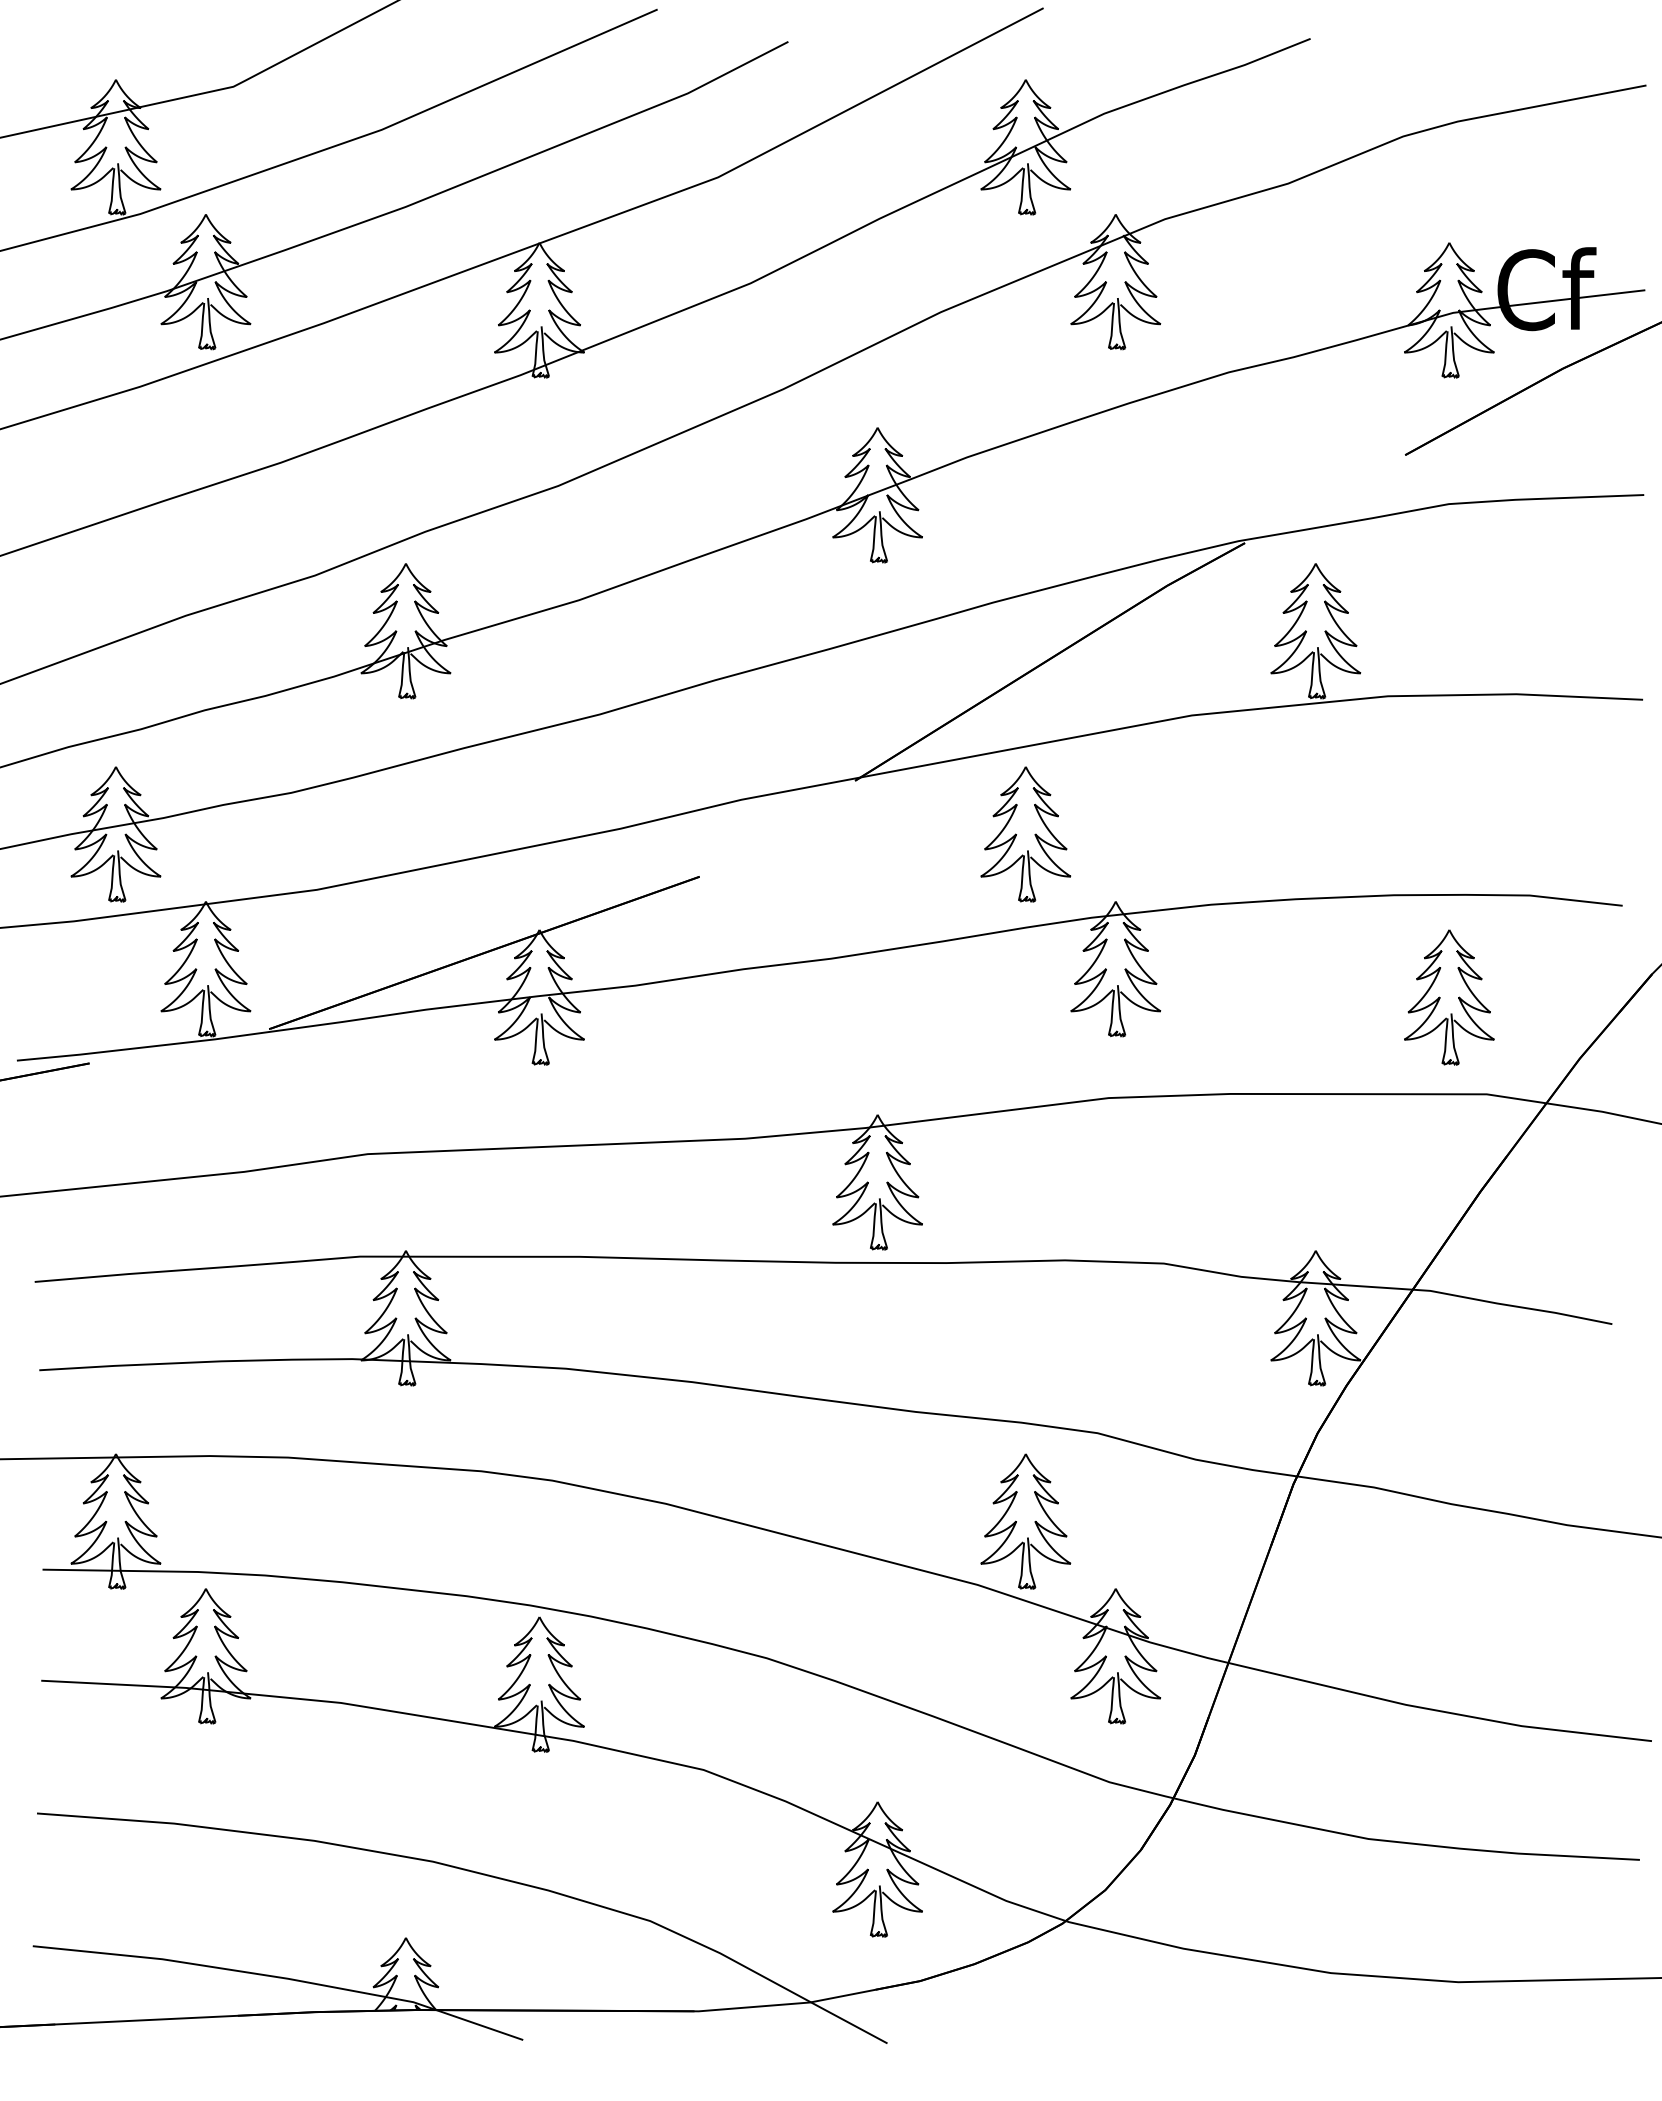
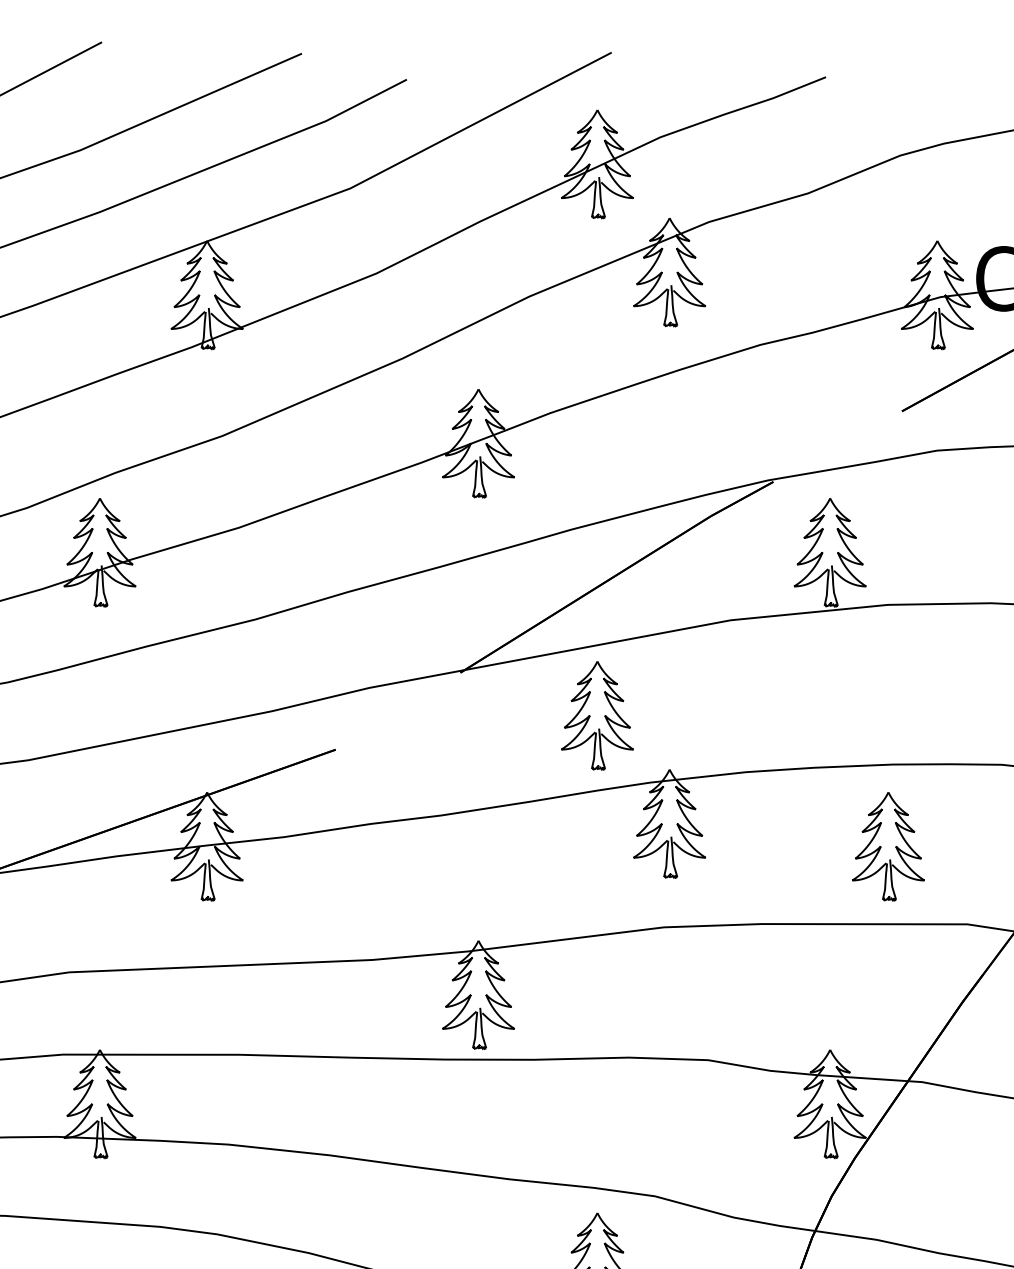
part: (1449, 997) -> (888, 846), moved

